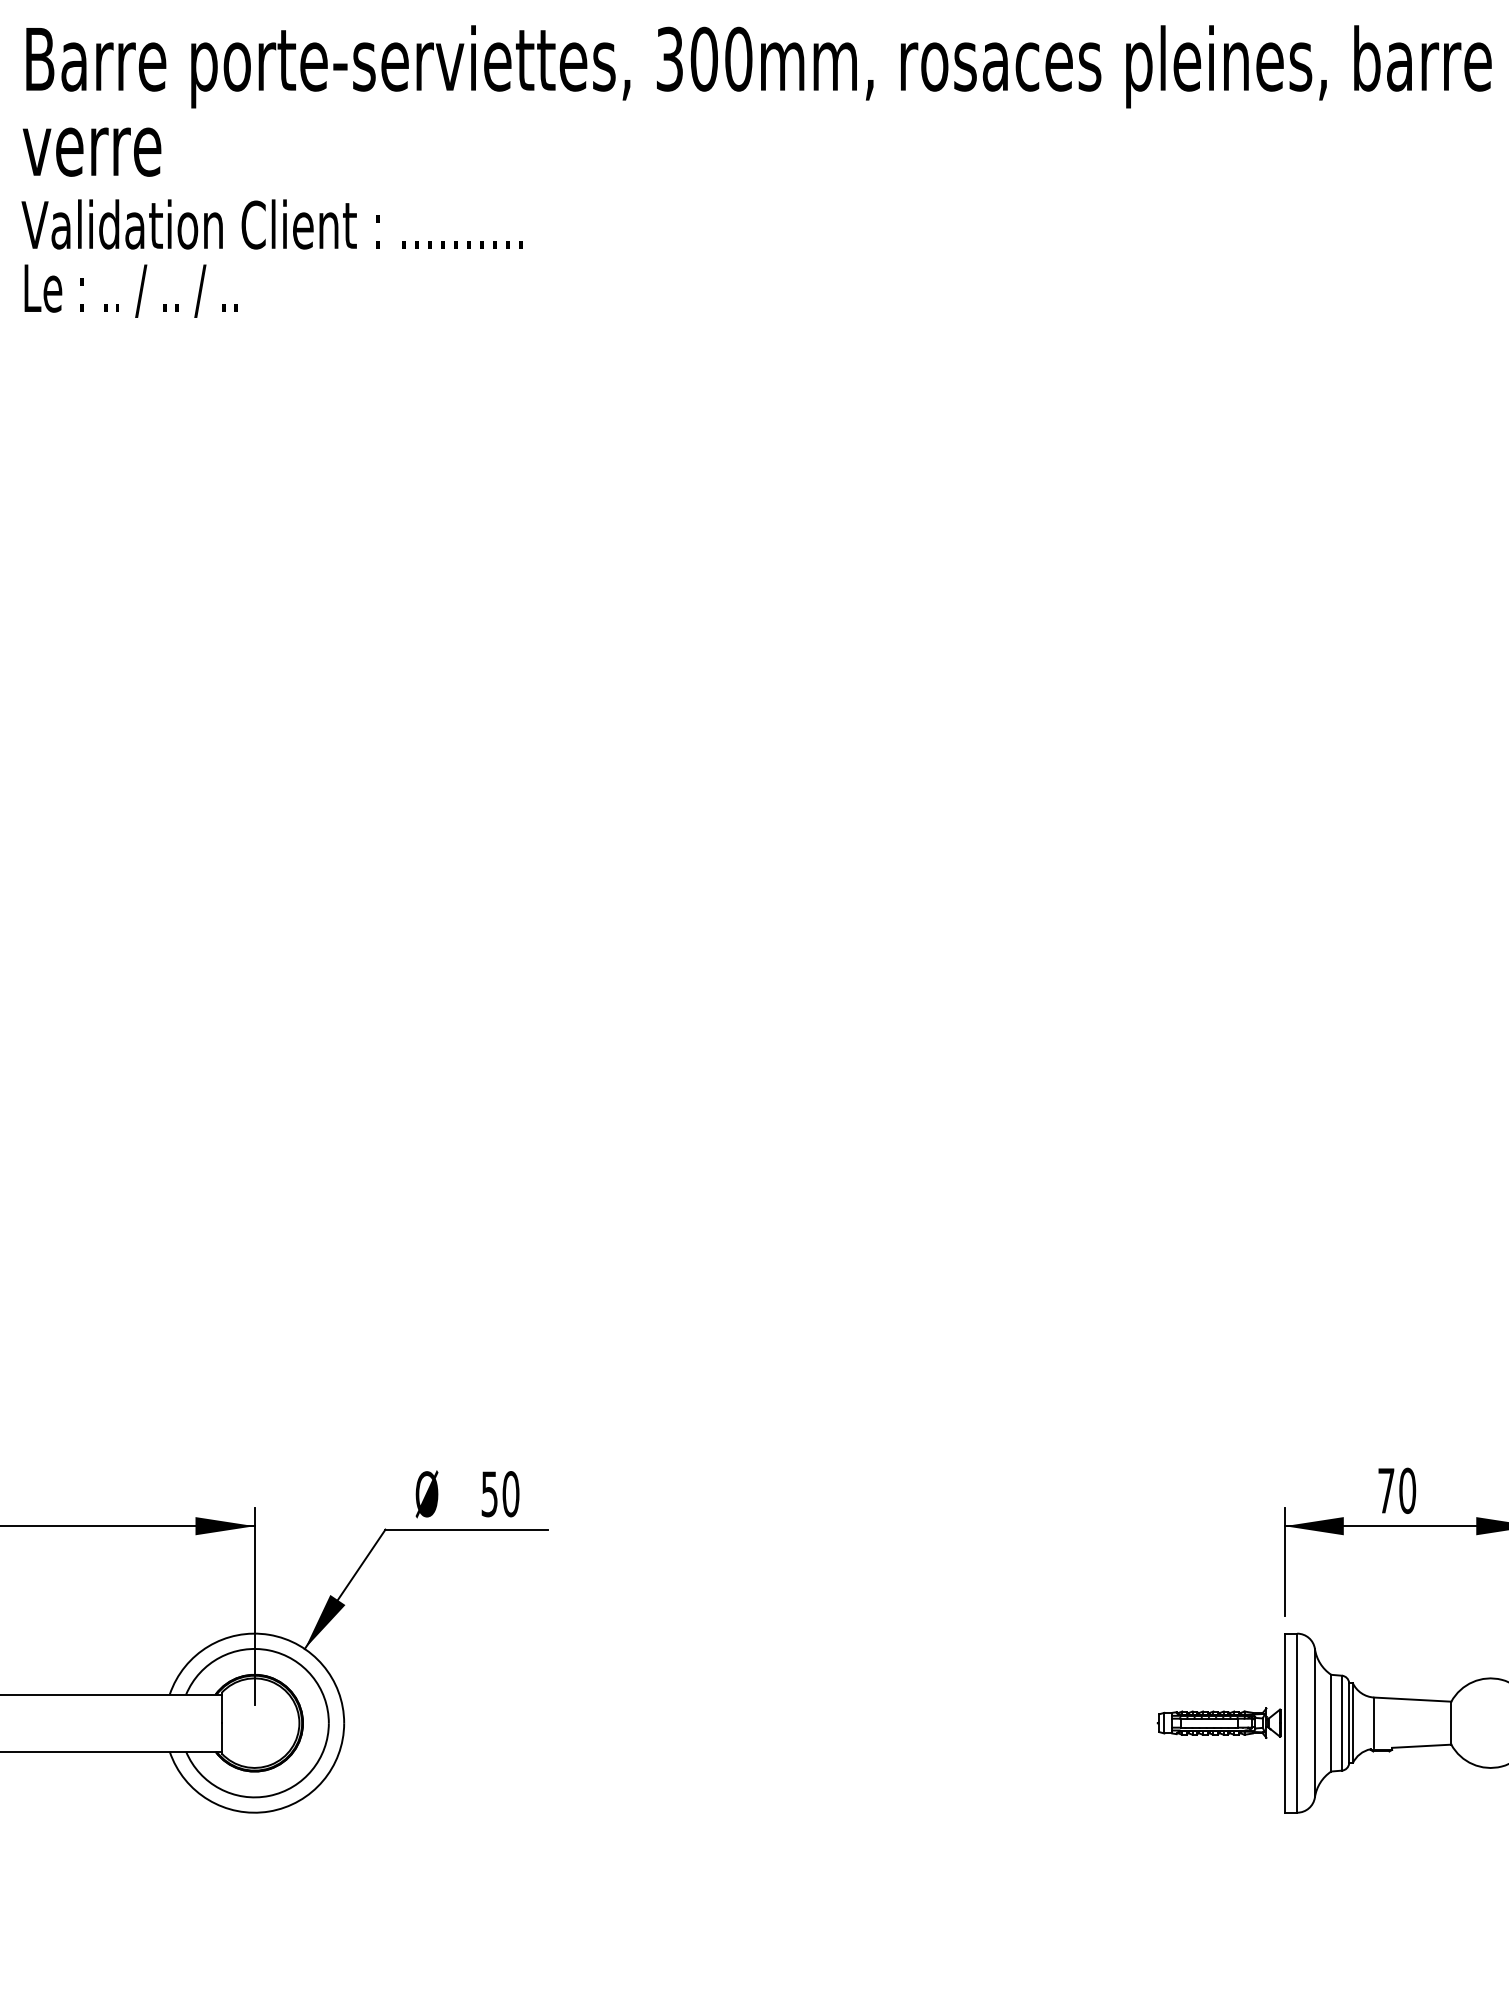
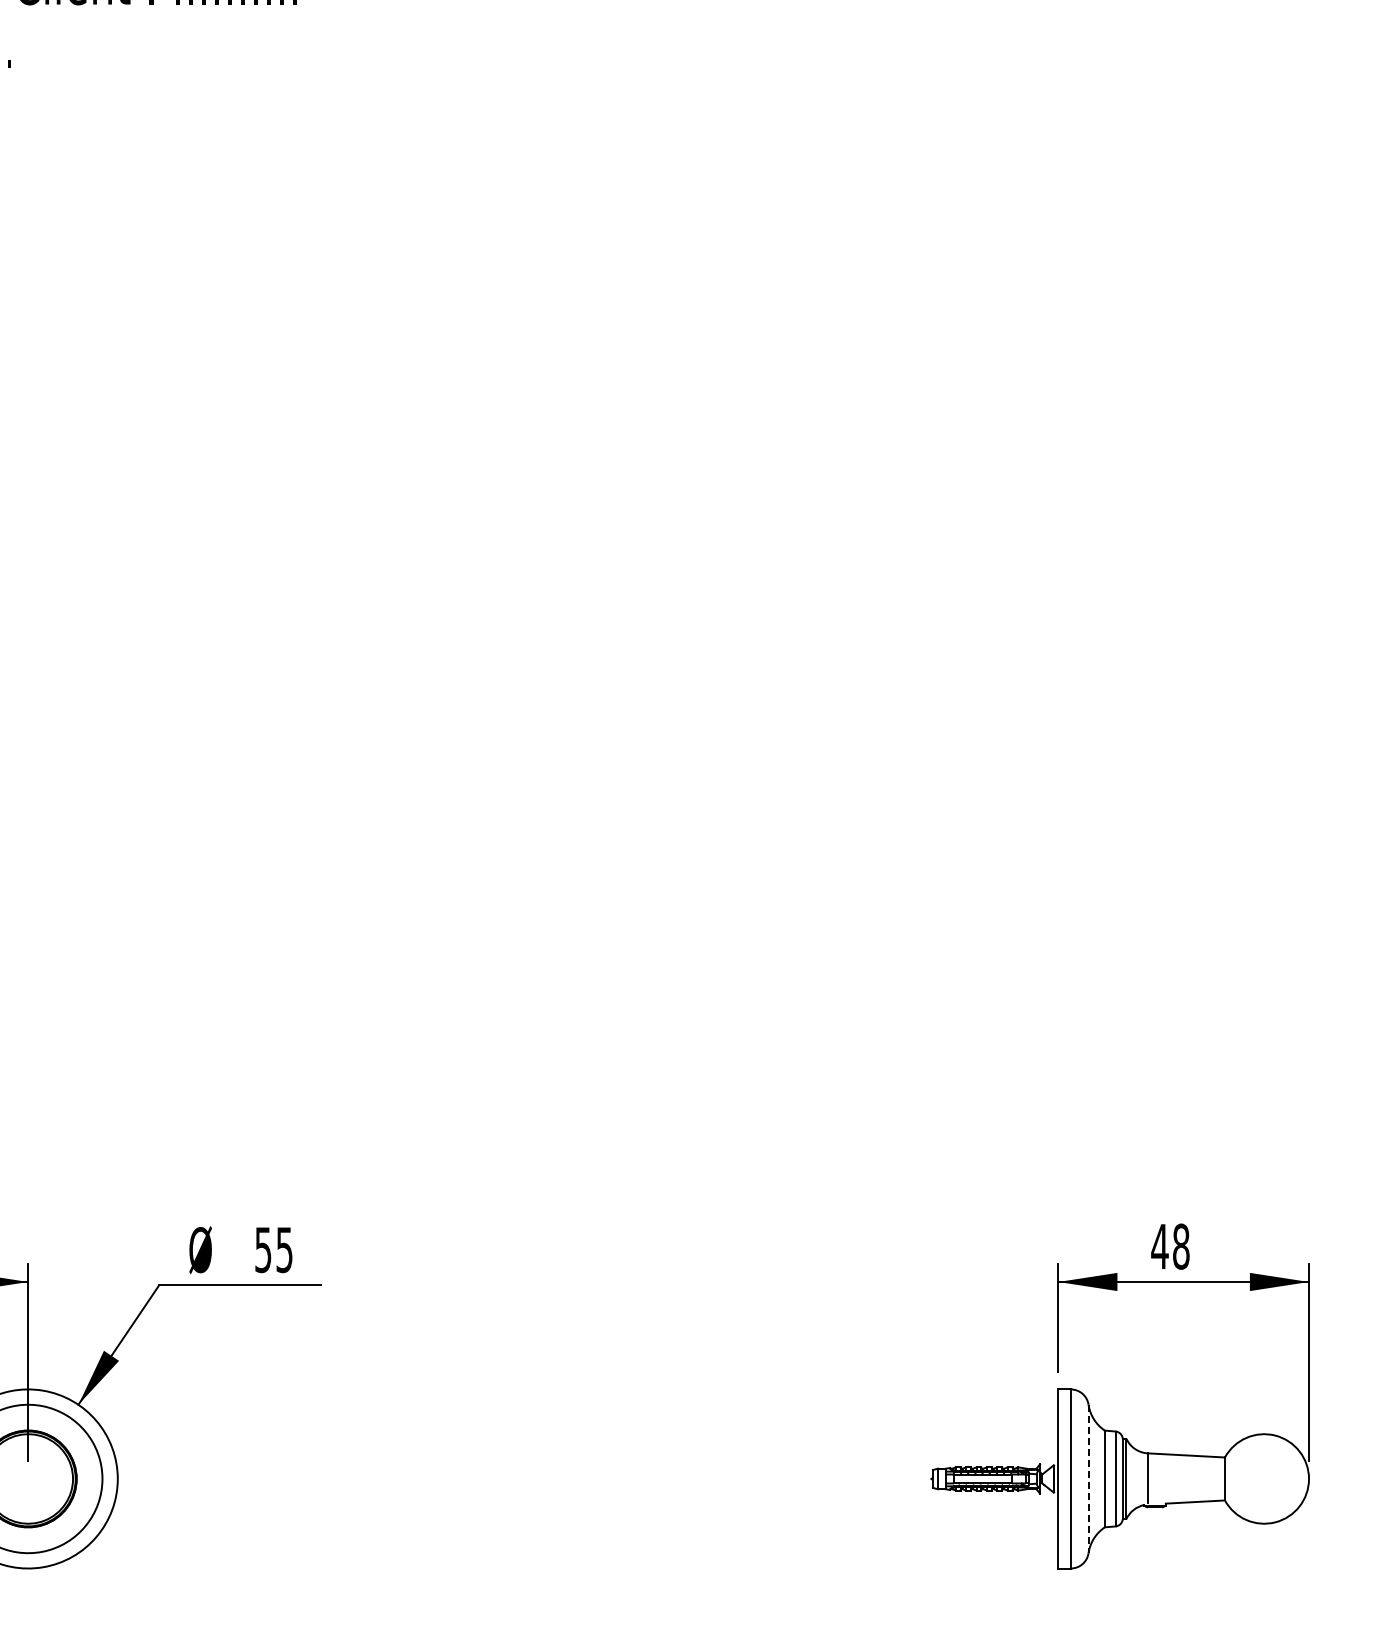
text: (1396, 1490) -> (1170, 1246), 70 -> 48
text: (510, 1494) -> (284, 1250), 50 -> 55
line: (1314, 1723) -> (1088, 1479), solid -> dashed

